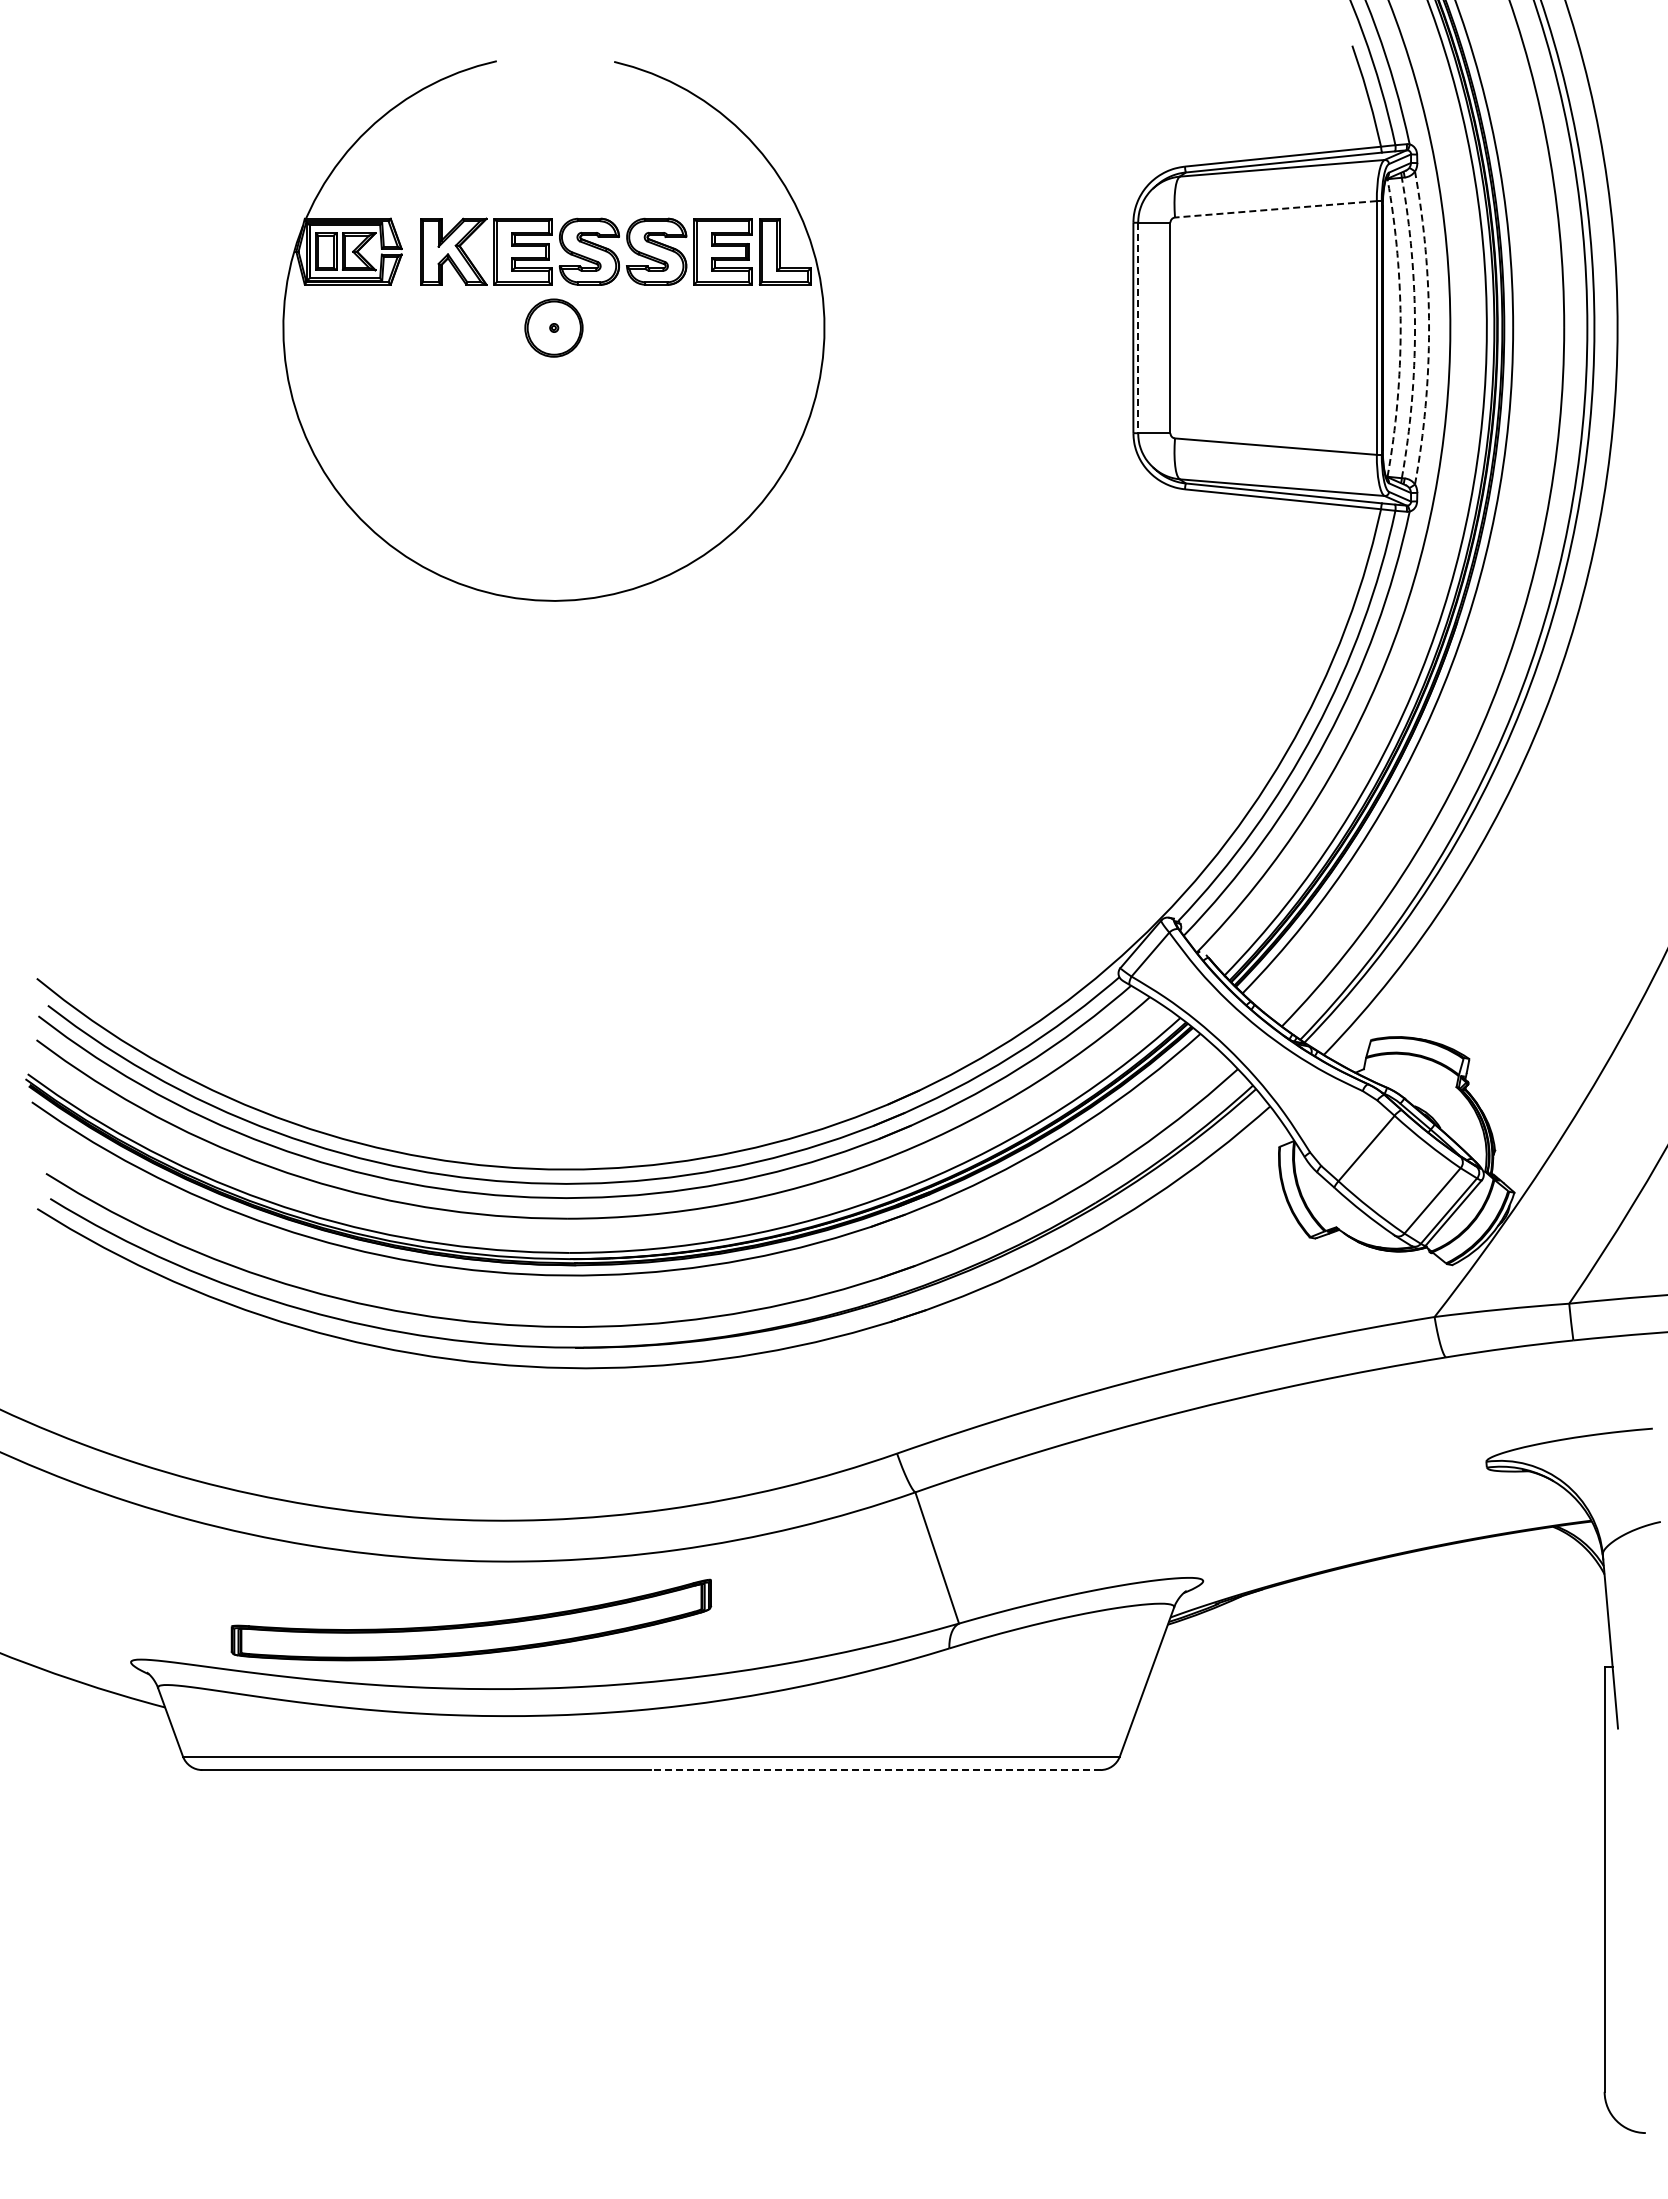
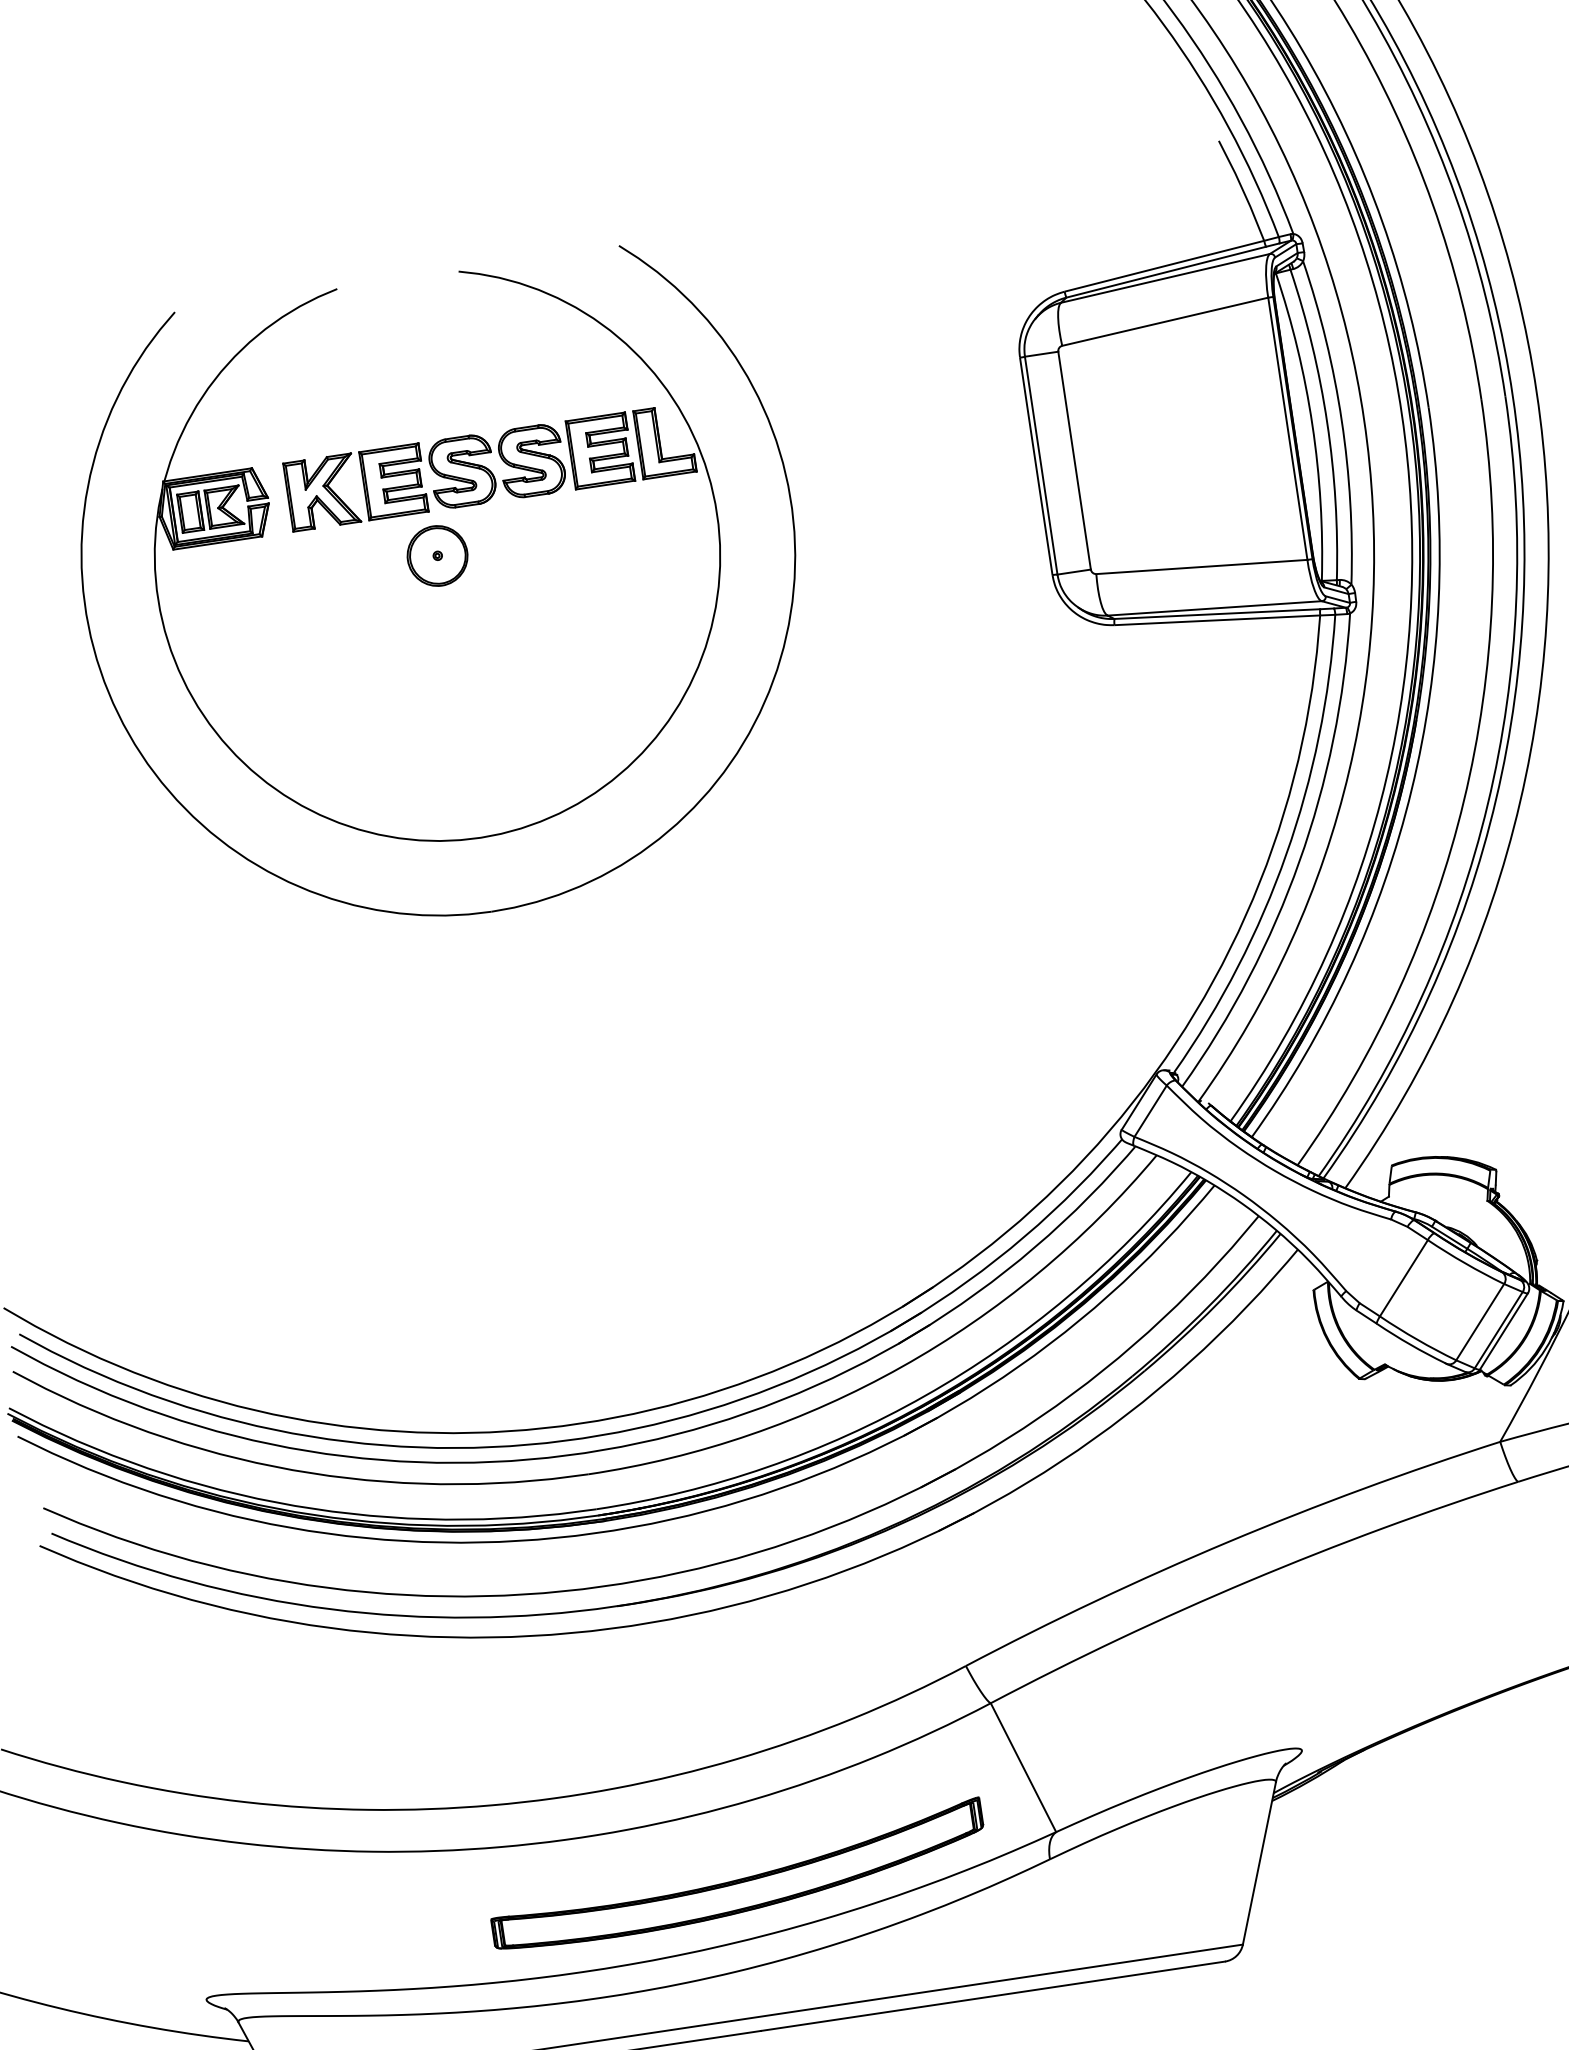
line: (1275, 209) -> (1164, 322), dashed -> solid
line: (1138, 328) -> (1041, 466), dashed -> solid
arc: (1400, 328) -> (1312, 425), dashed -> solid
arc: (1415, 328) -> (1327, 423), dashed -> solid
arc: (1429, 328) -> (1342, 421), dashed -> solid
part: (522, 669) -> (457, 913), added
part: (471, 1619) -> (737, 1875), moved
line: (875, 1770) -> (992, 1996), dashed -> solid

